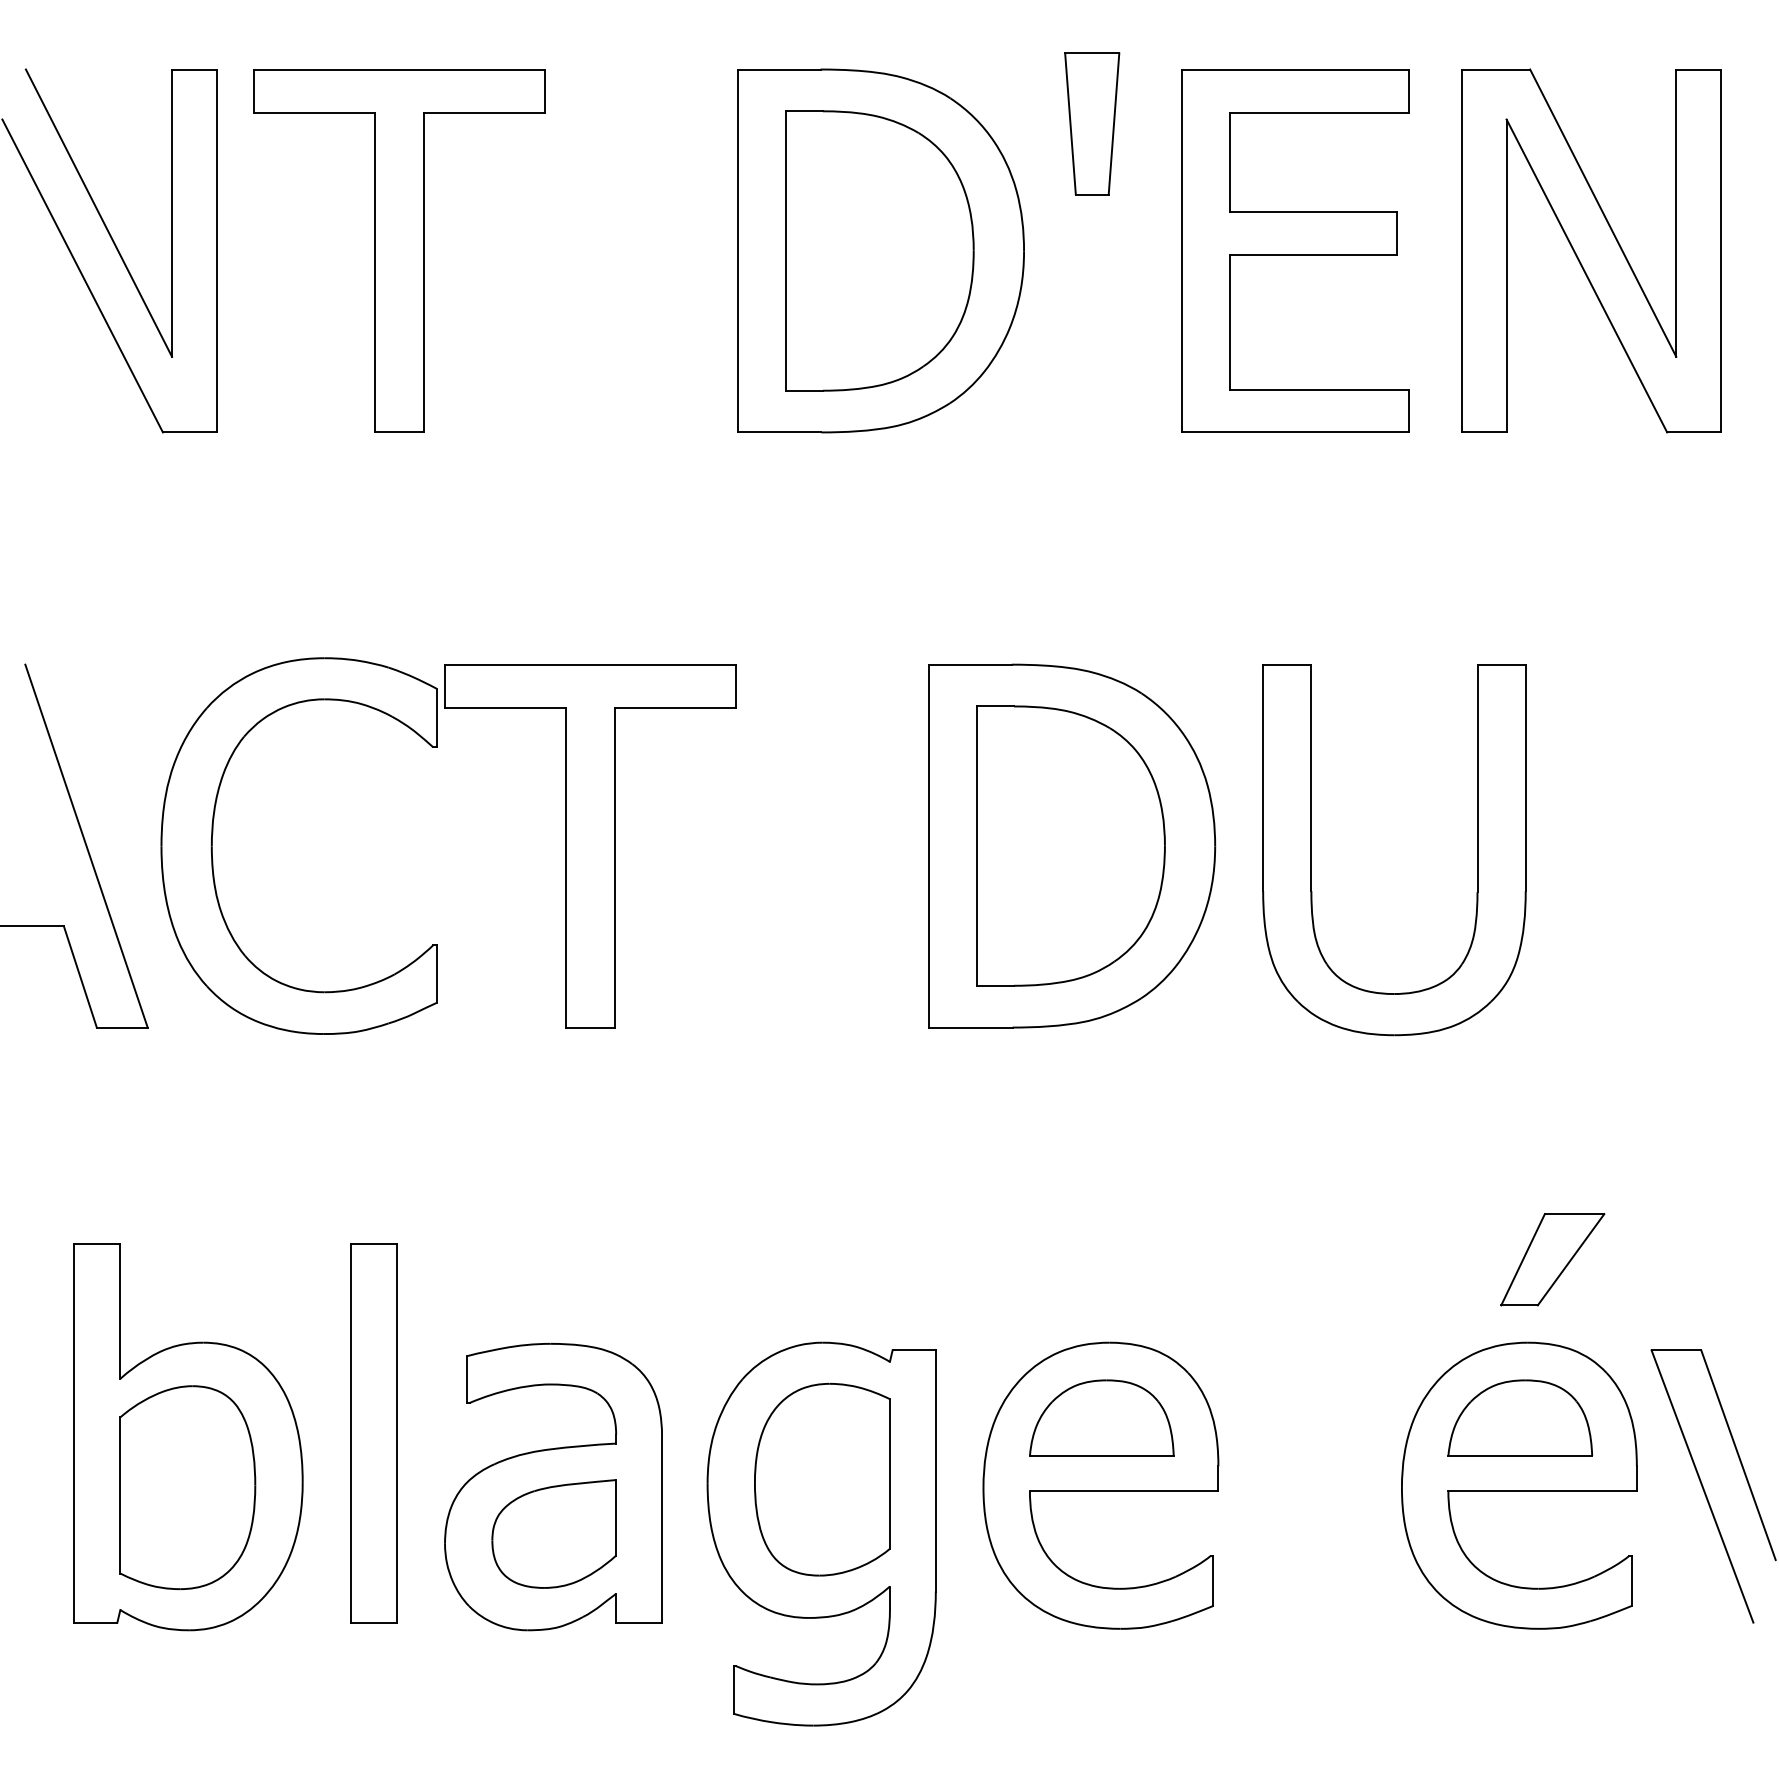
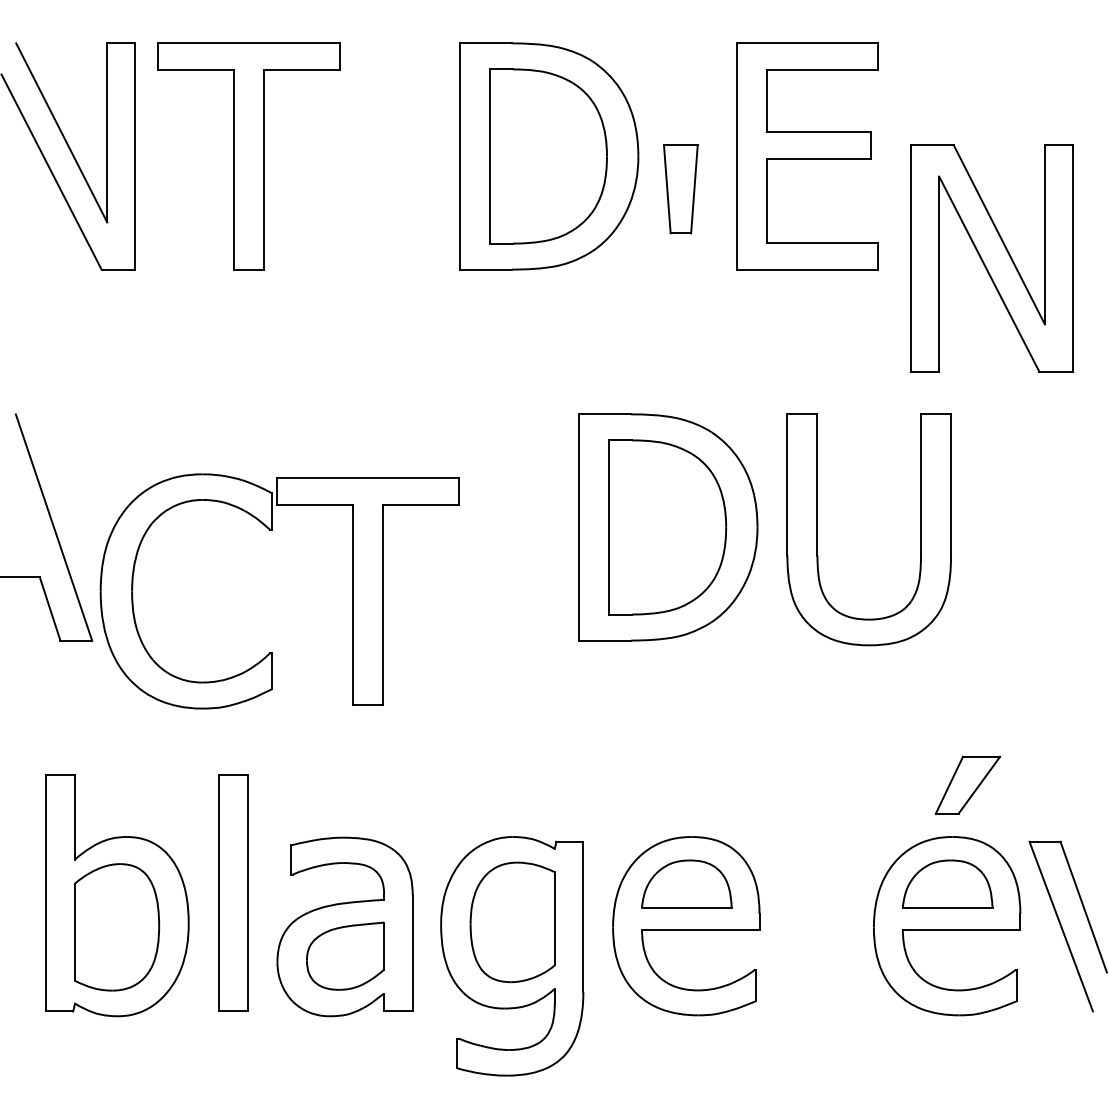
part: (1091, 124) -> (680, 189), moved
part: (1590, 250) -> (991, 258), moved
part: (437, 748) -> (272, 530), moved

